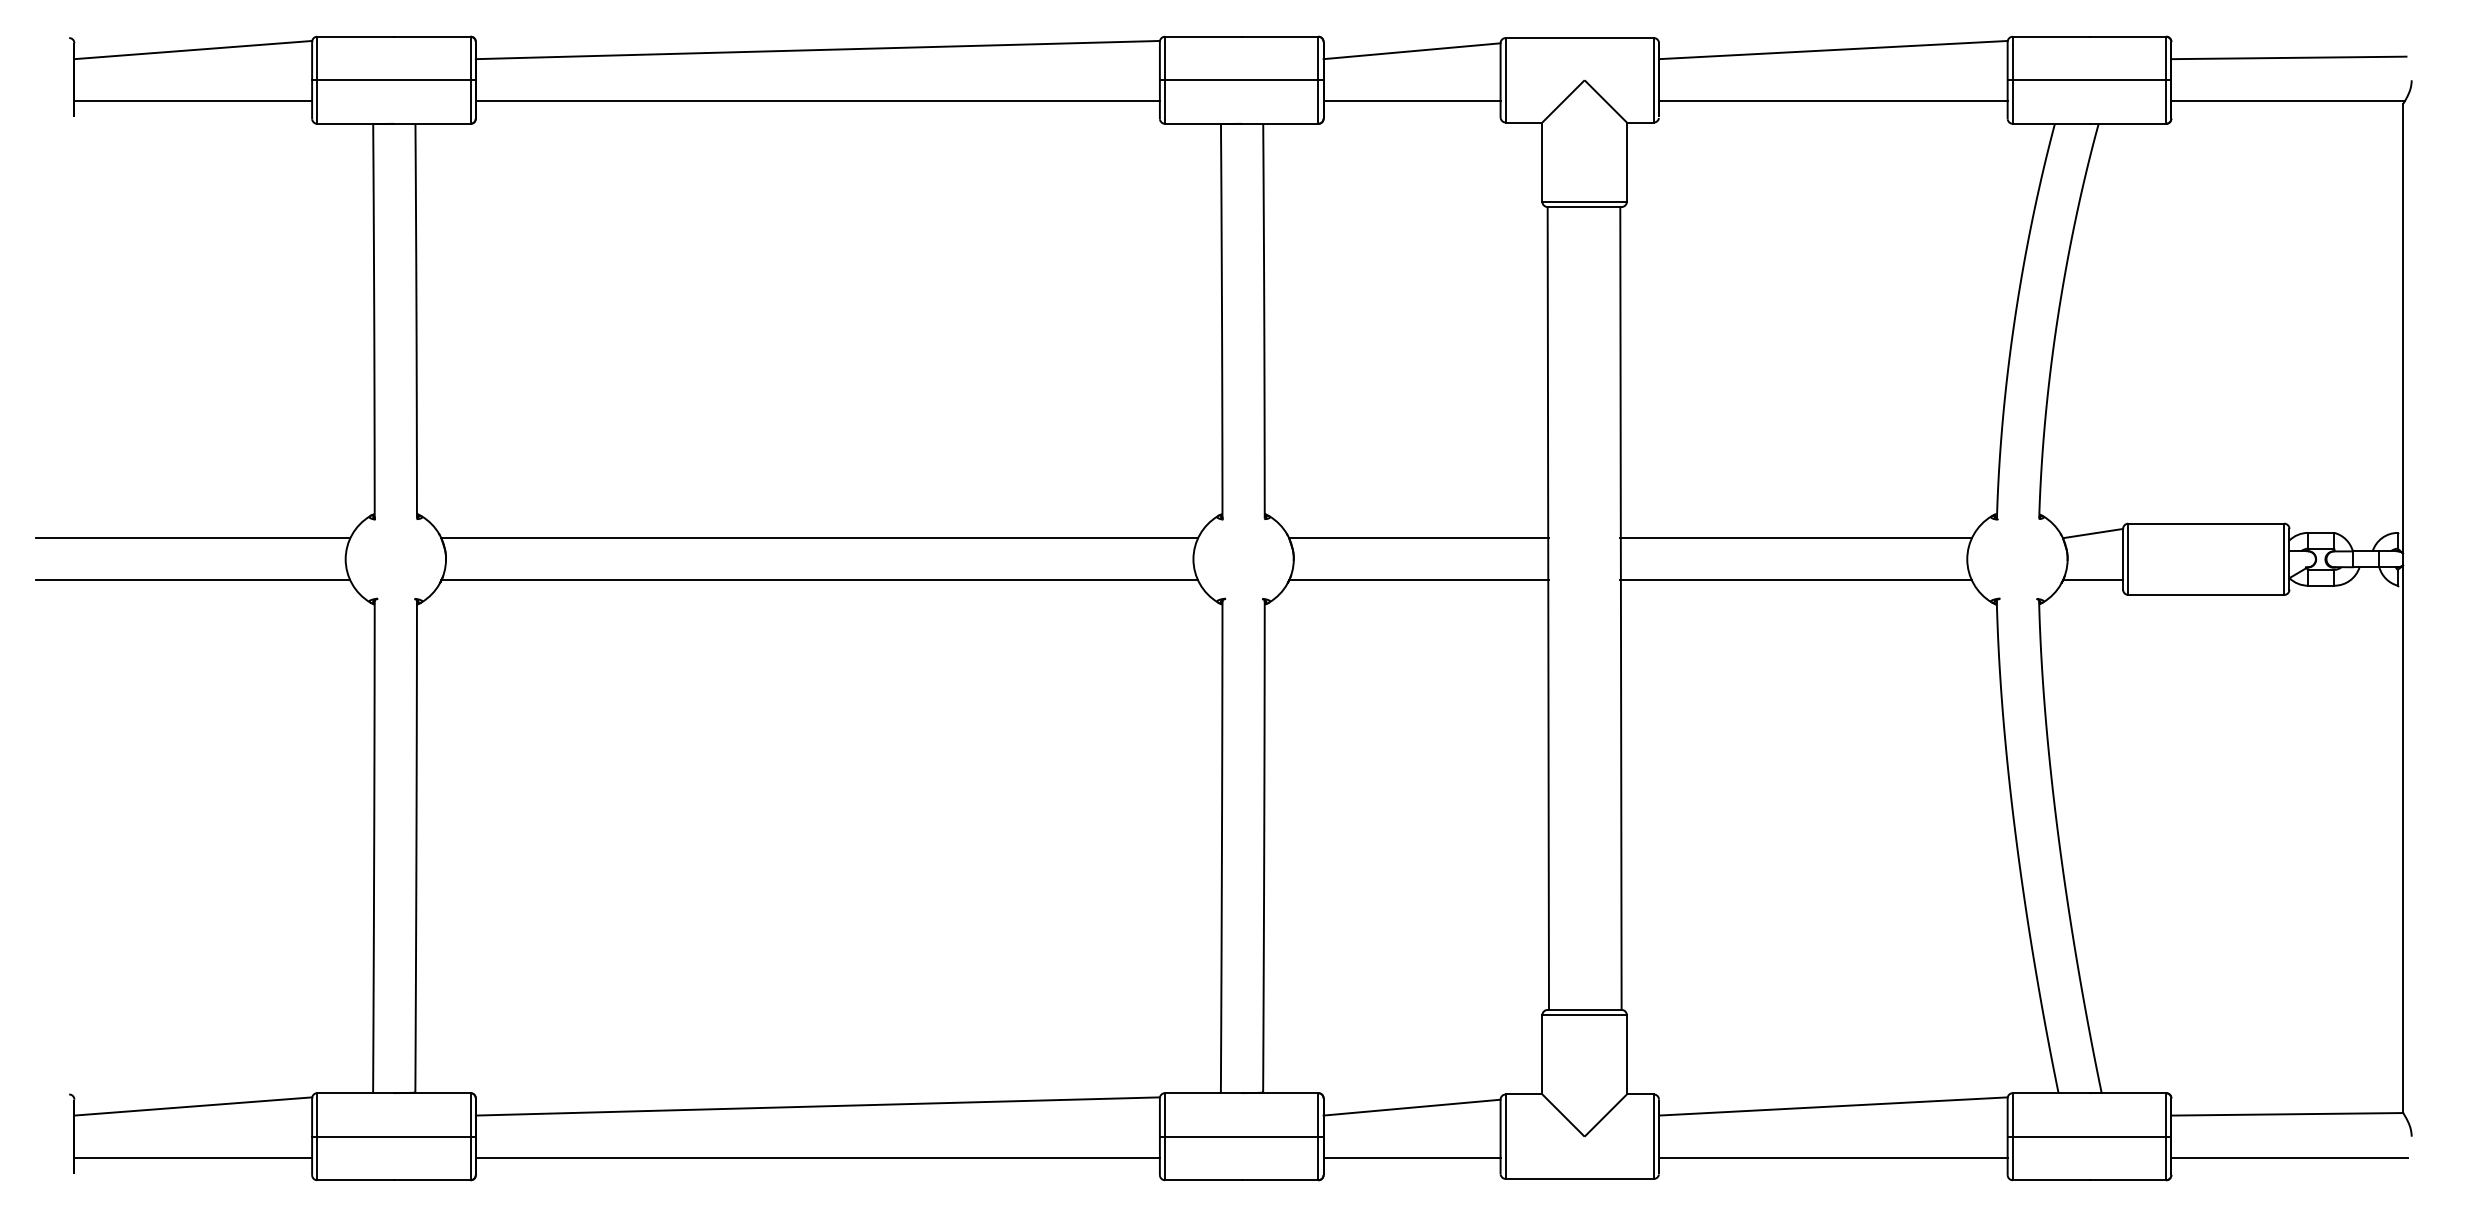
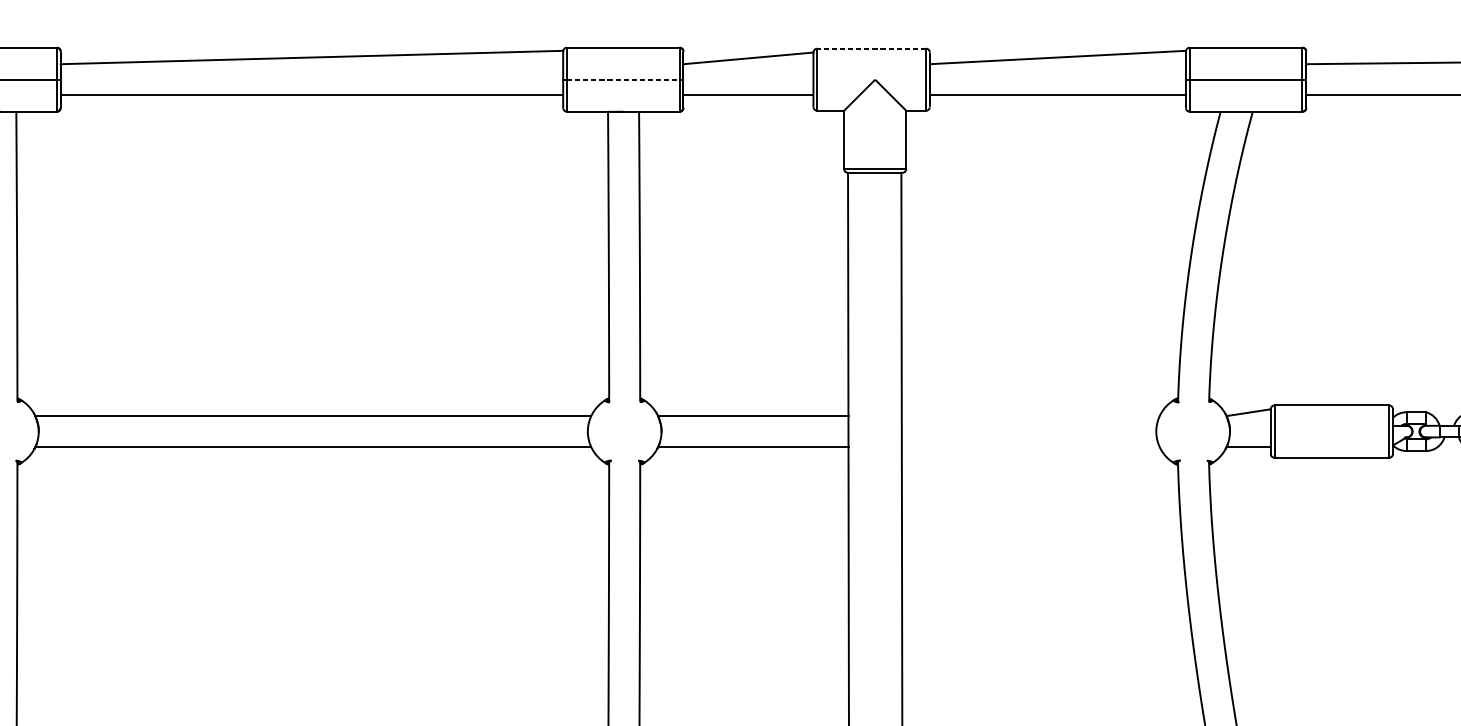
line: (1579, 38) -> (871, 49), solid -> dashed
line: (1241, 80) -> (623, 79), solid -> dashed
line: (1795, 538) -> (1030, 416), removed
line: (1795, 580) -> (1030, 447), removed

